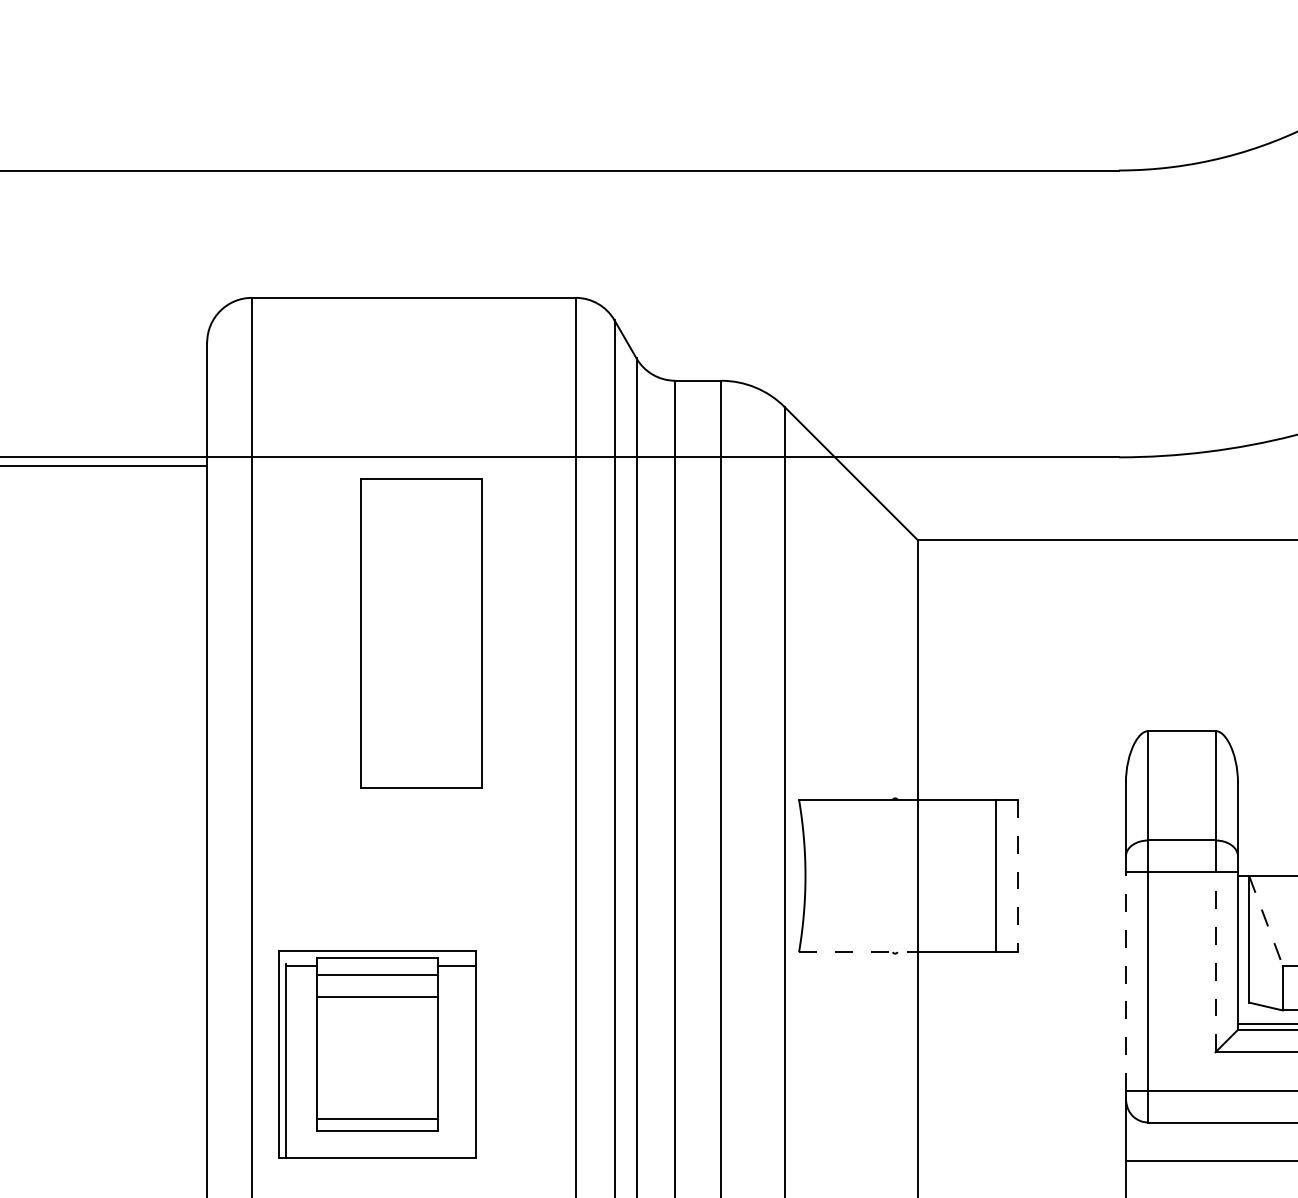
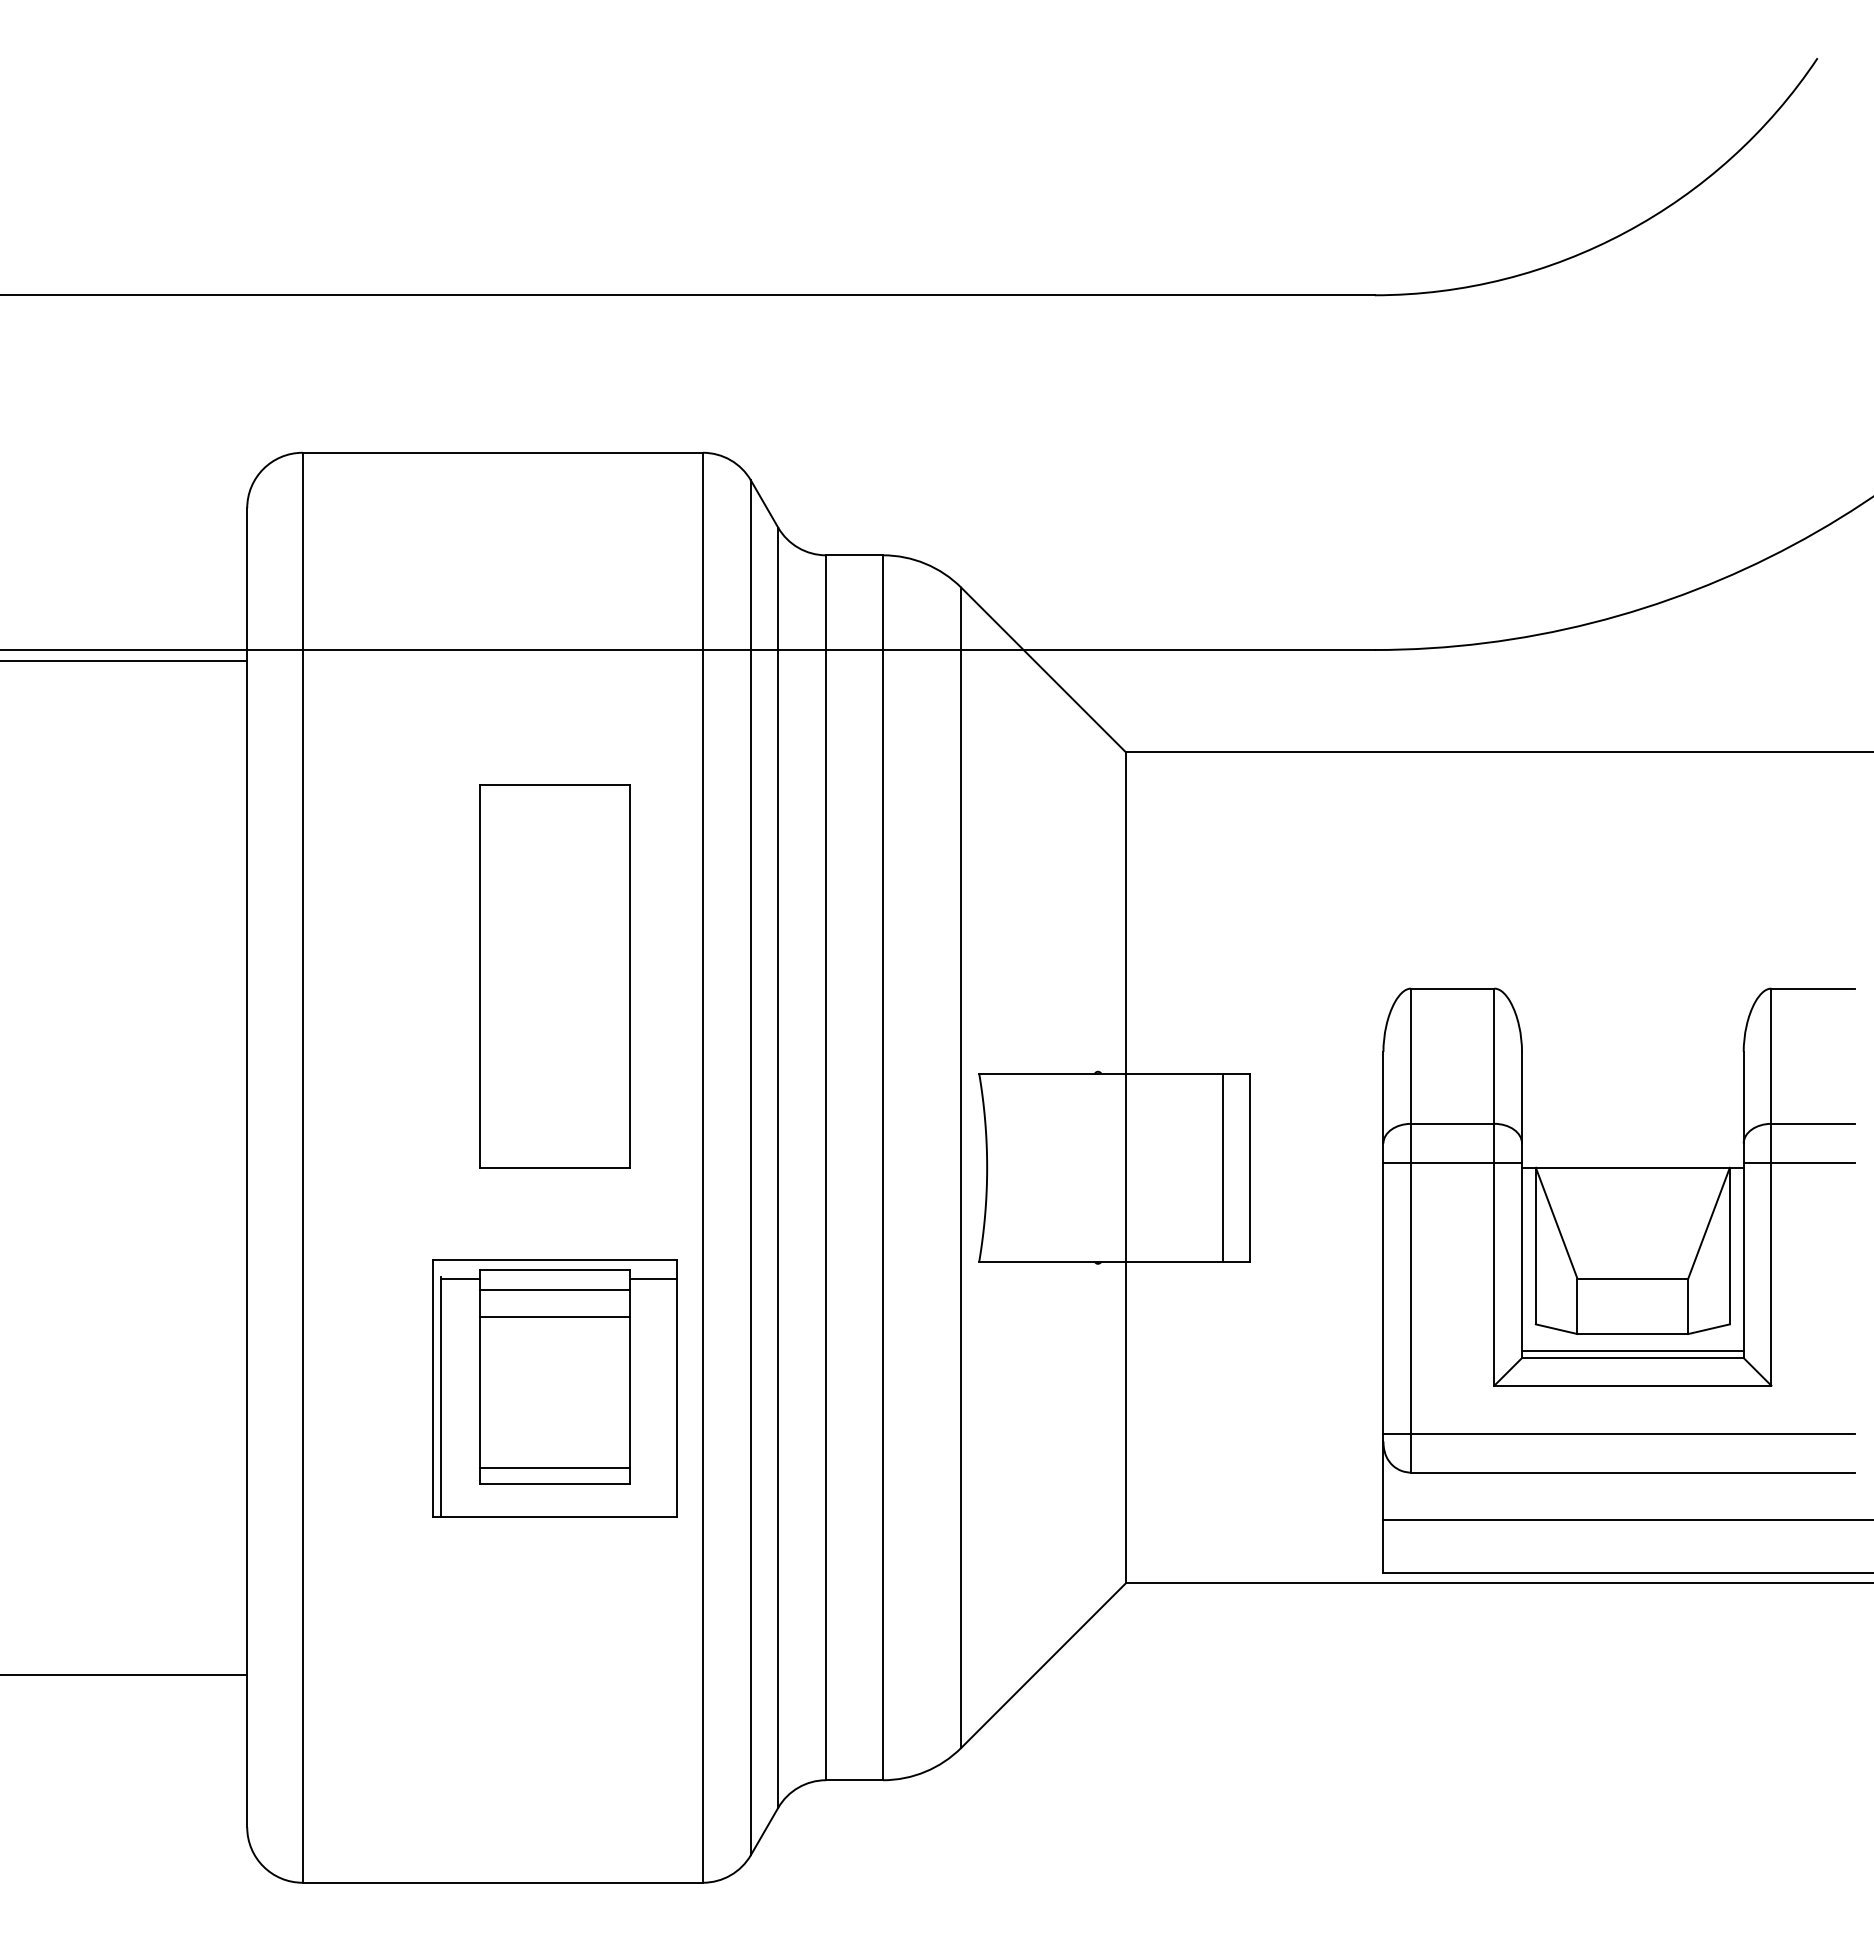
part: (420, 633) -> (554, 976), moved
line: (1018, 876) -> (1250, 1168), dashed -> solid
line: (1265, 921) -> (1556, 1223), dashed -> solid
line: (858, 952) -> (1052, 1262), dashed -> solid
line: (1215, 961) -> (1494, 1273), dashed -> solid
line: (1125, 980) -> (1383, 1297), dashed -> solid
part: (377, 1054) -> (554, 1388), moved

